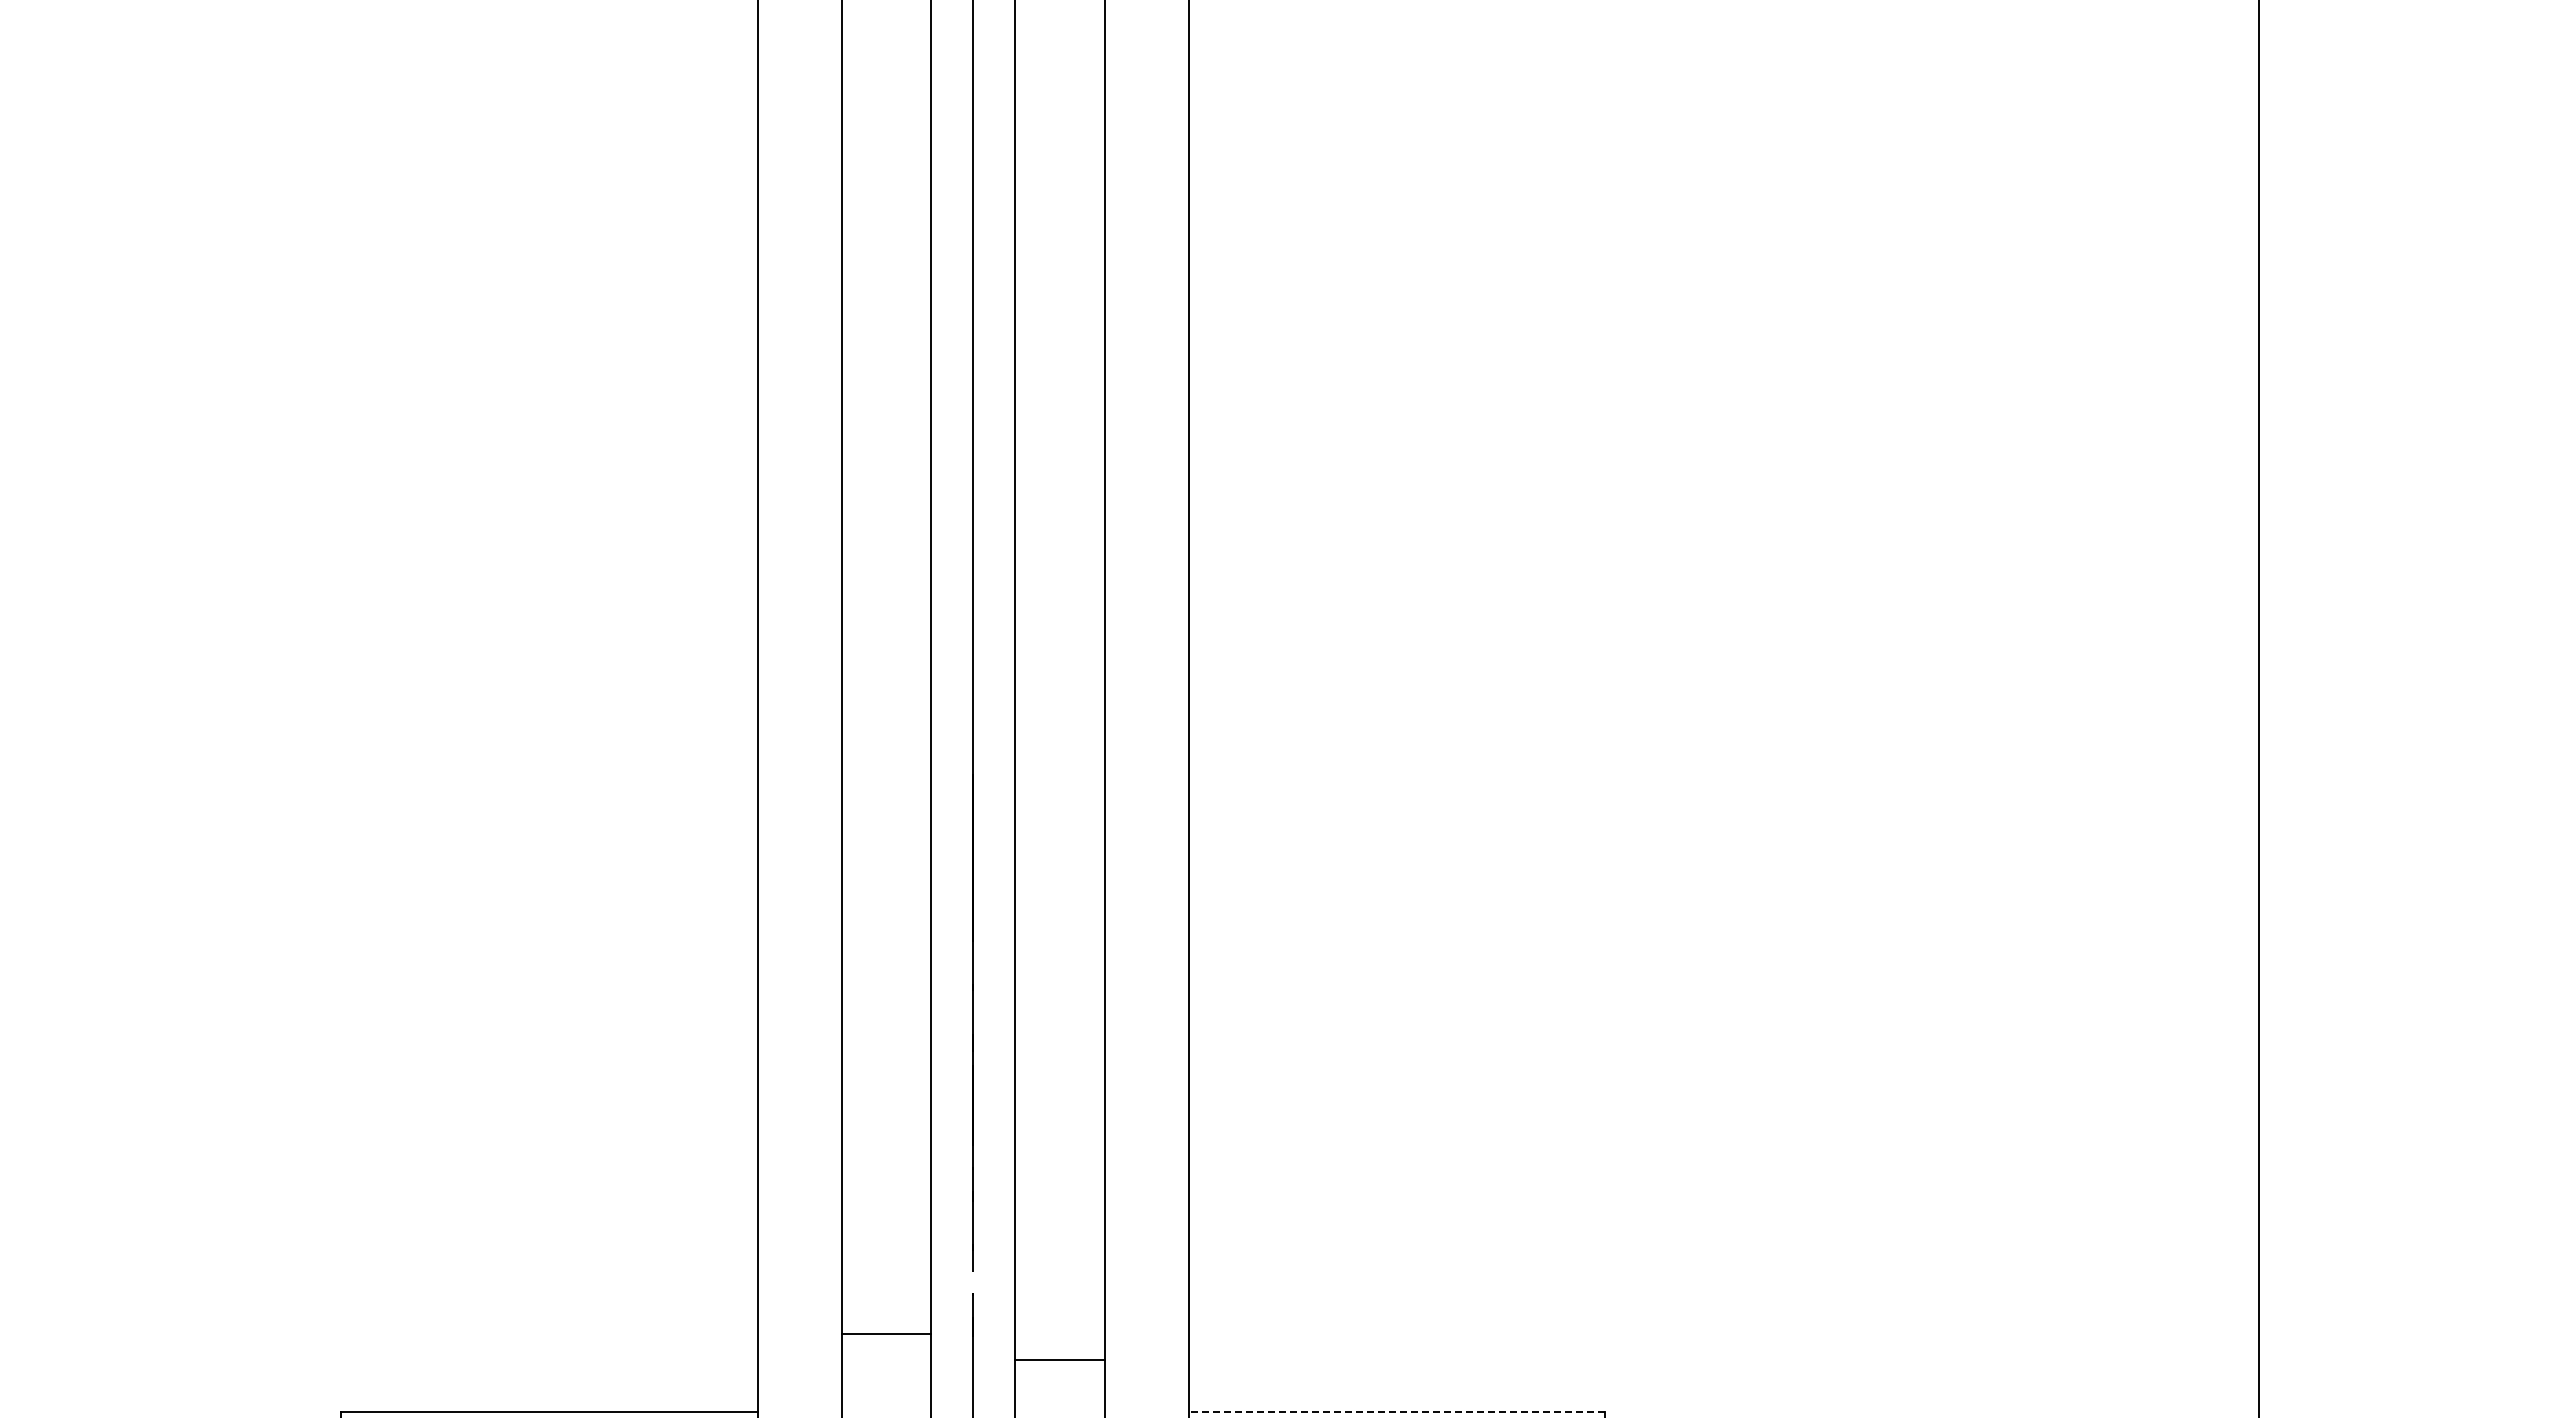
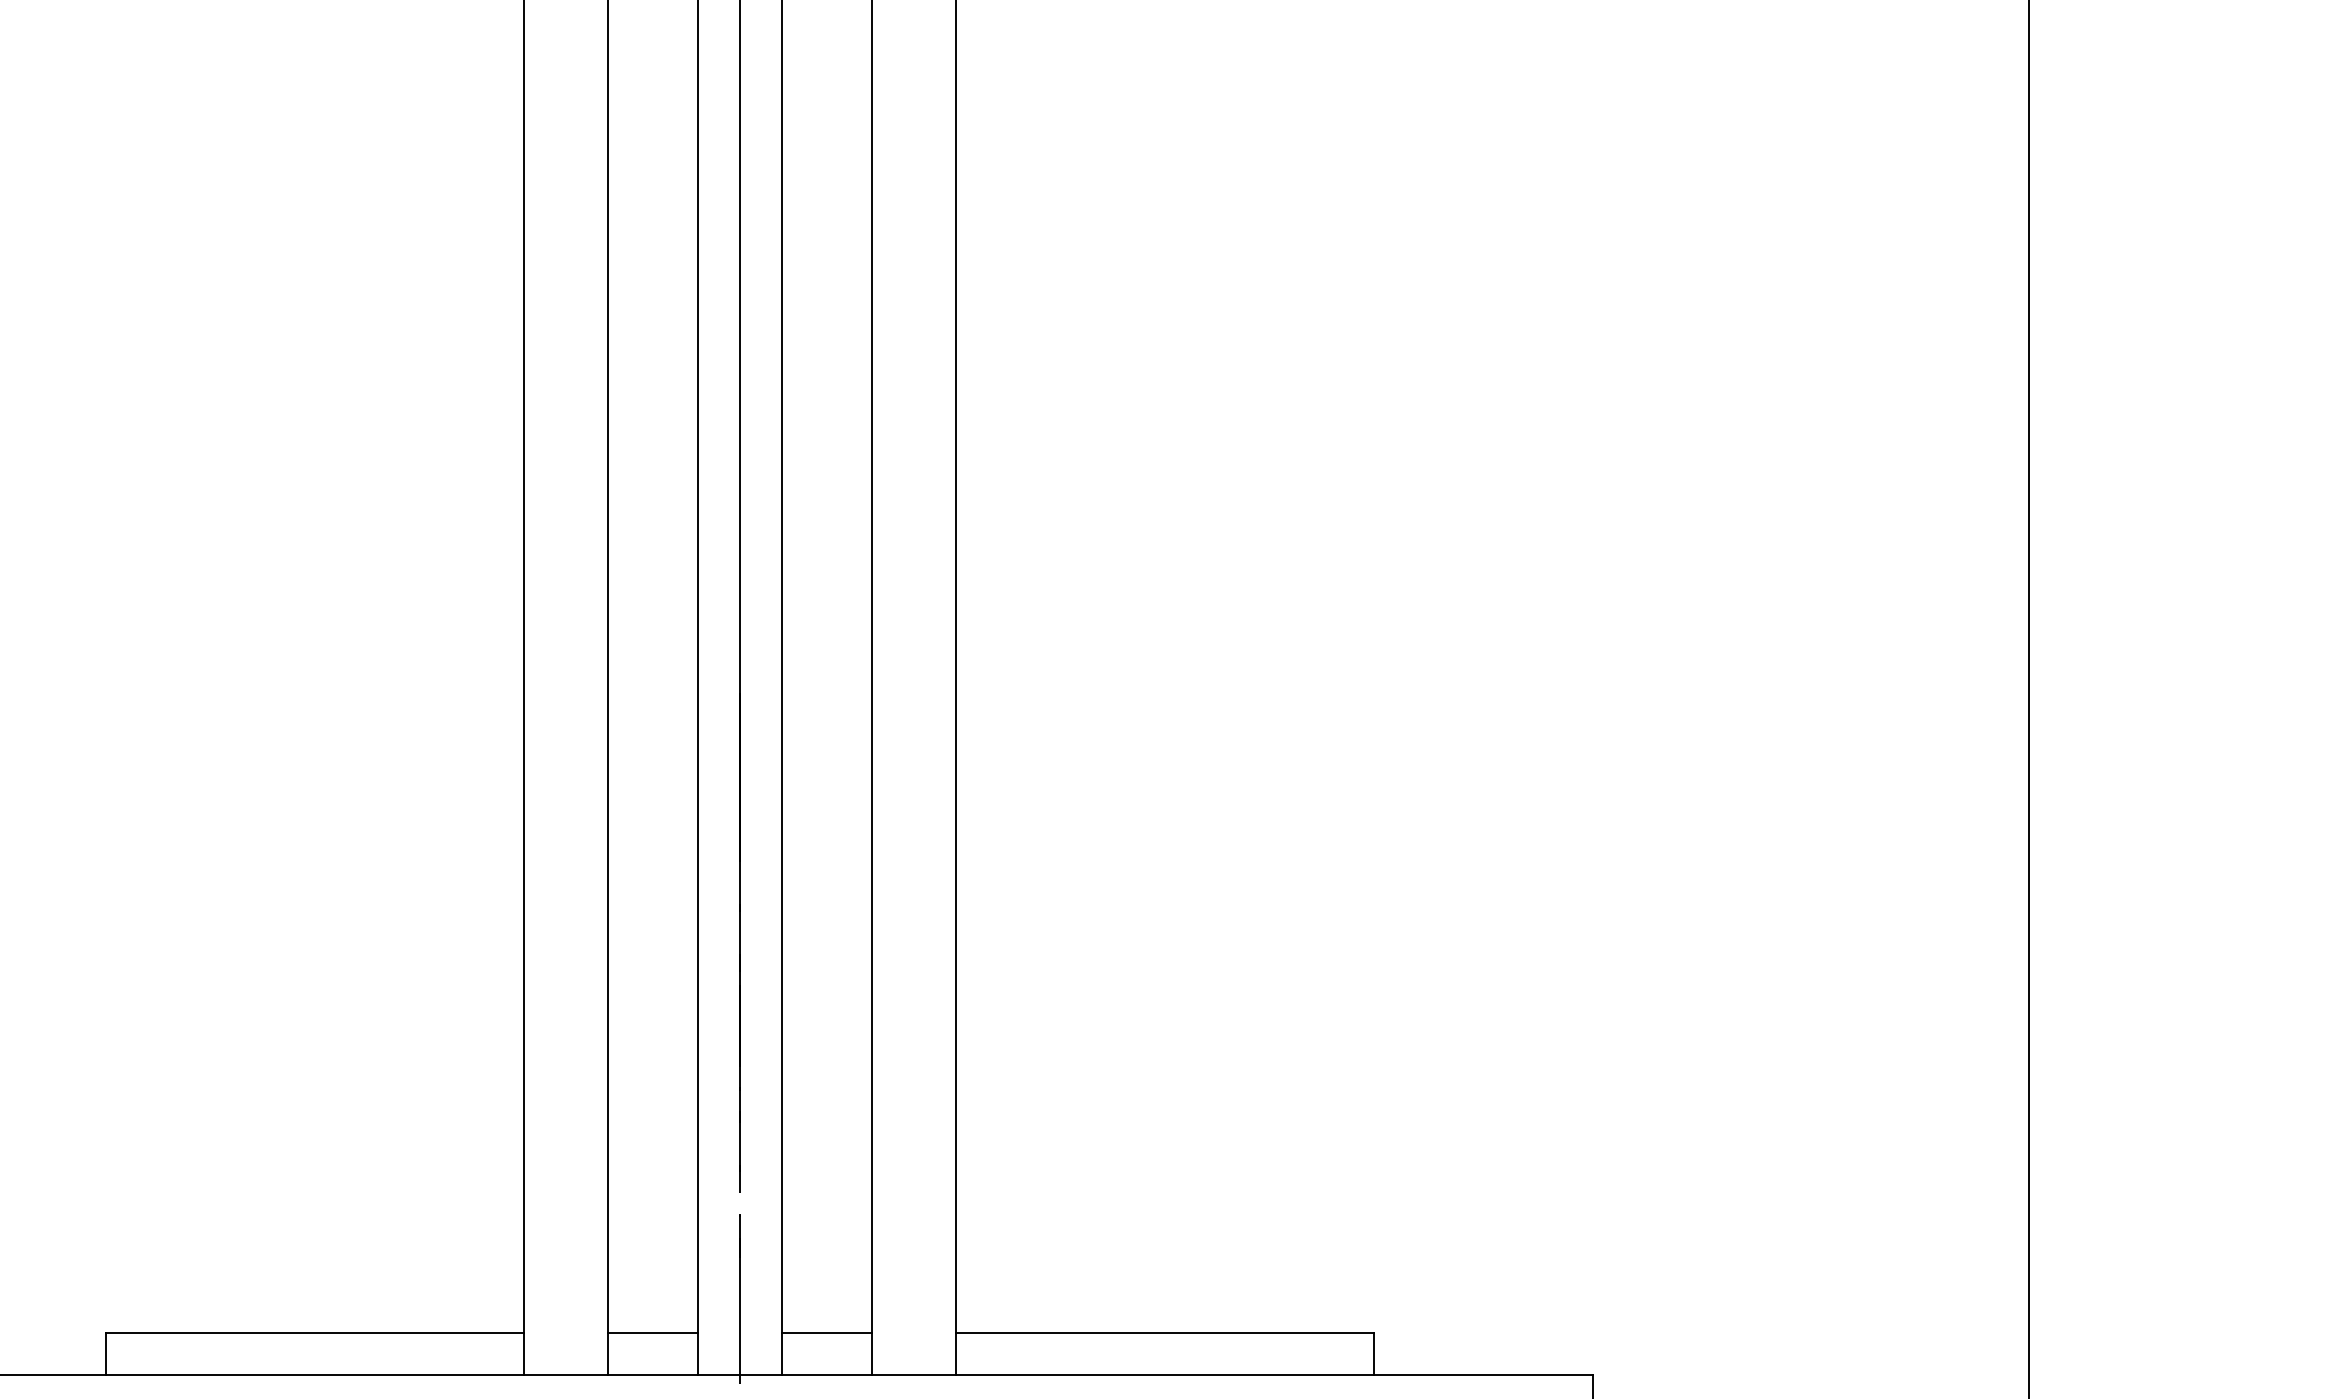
line: (886, 1333) -> (653, 1332), moved
line: (1059, 1359) -> (826, 1332), moved
line: (1396, 1411) -> (1164, 1332), dashed -> solid

